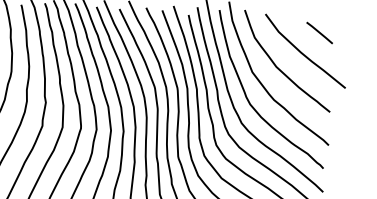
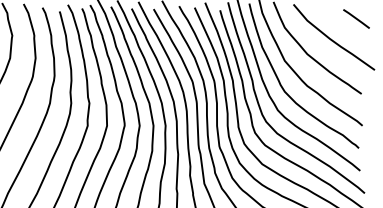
line: (319, 32) -> (356, 18), moved

